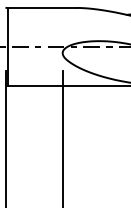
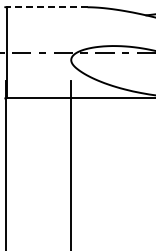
line: (41, 8) -> (46, 7), solid -> dashed

